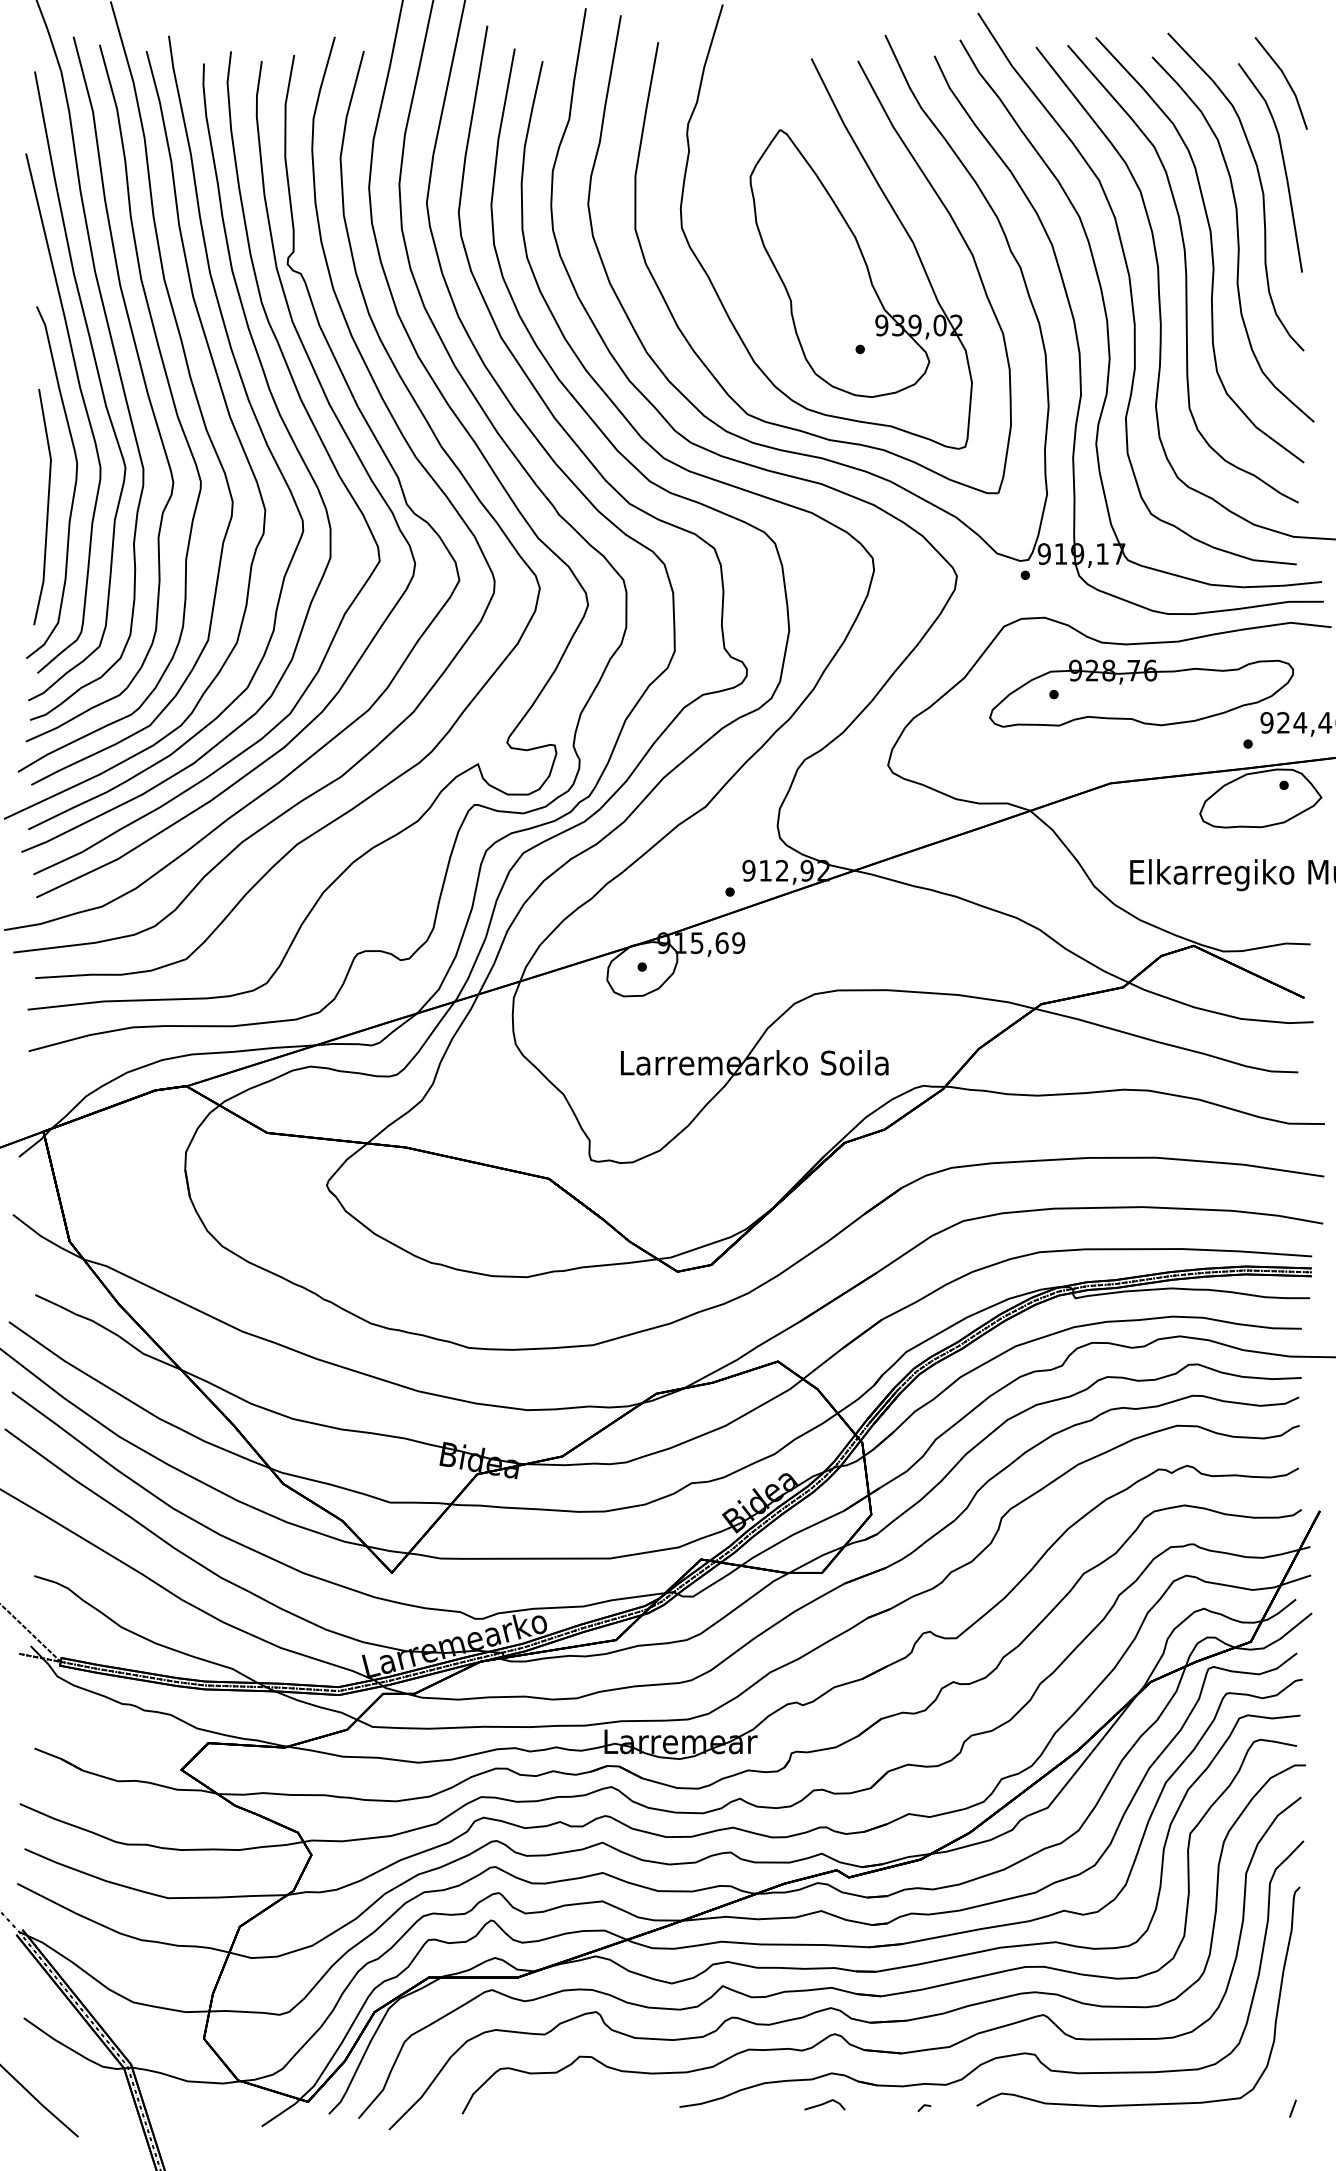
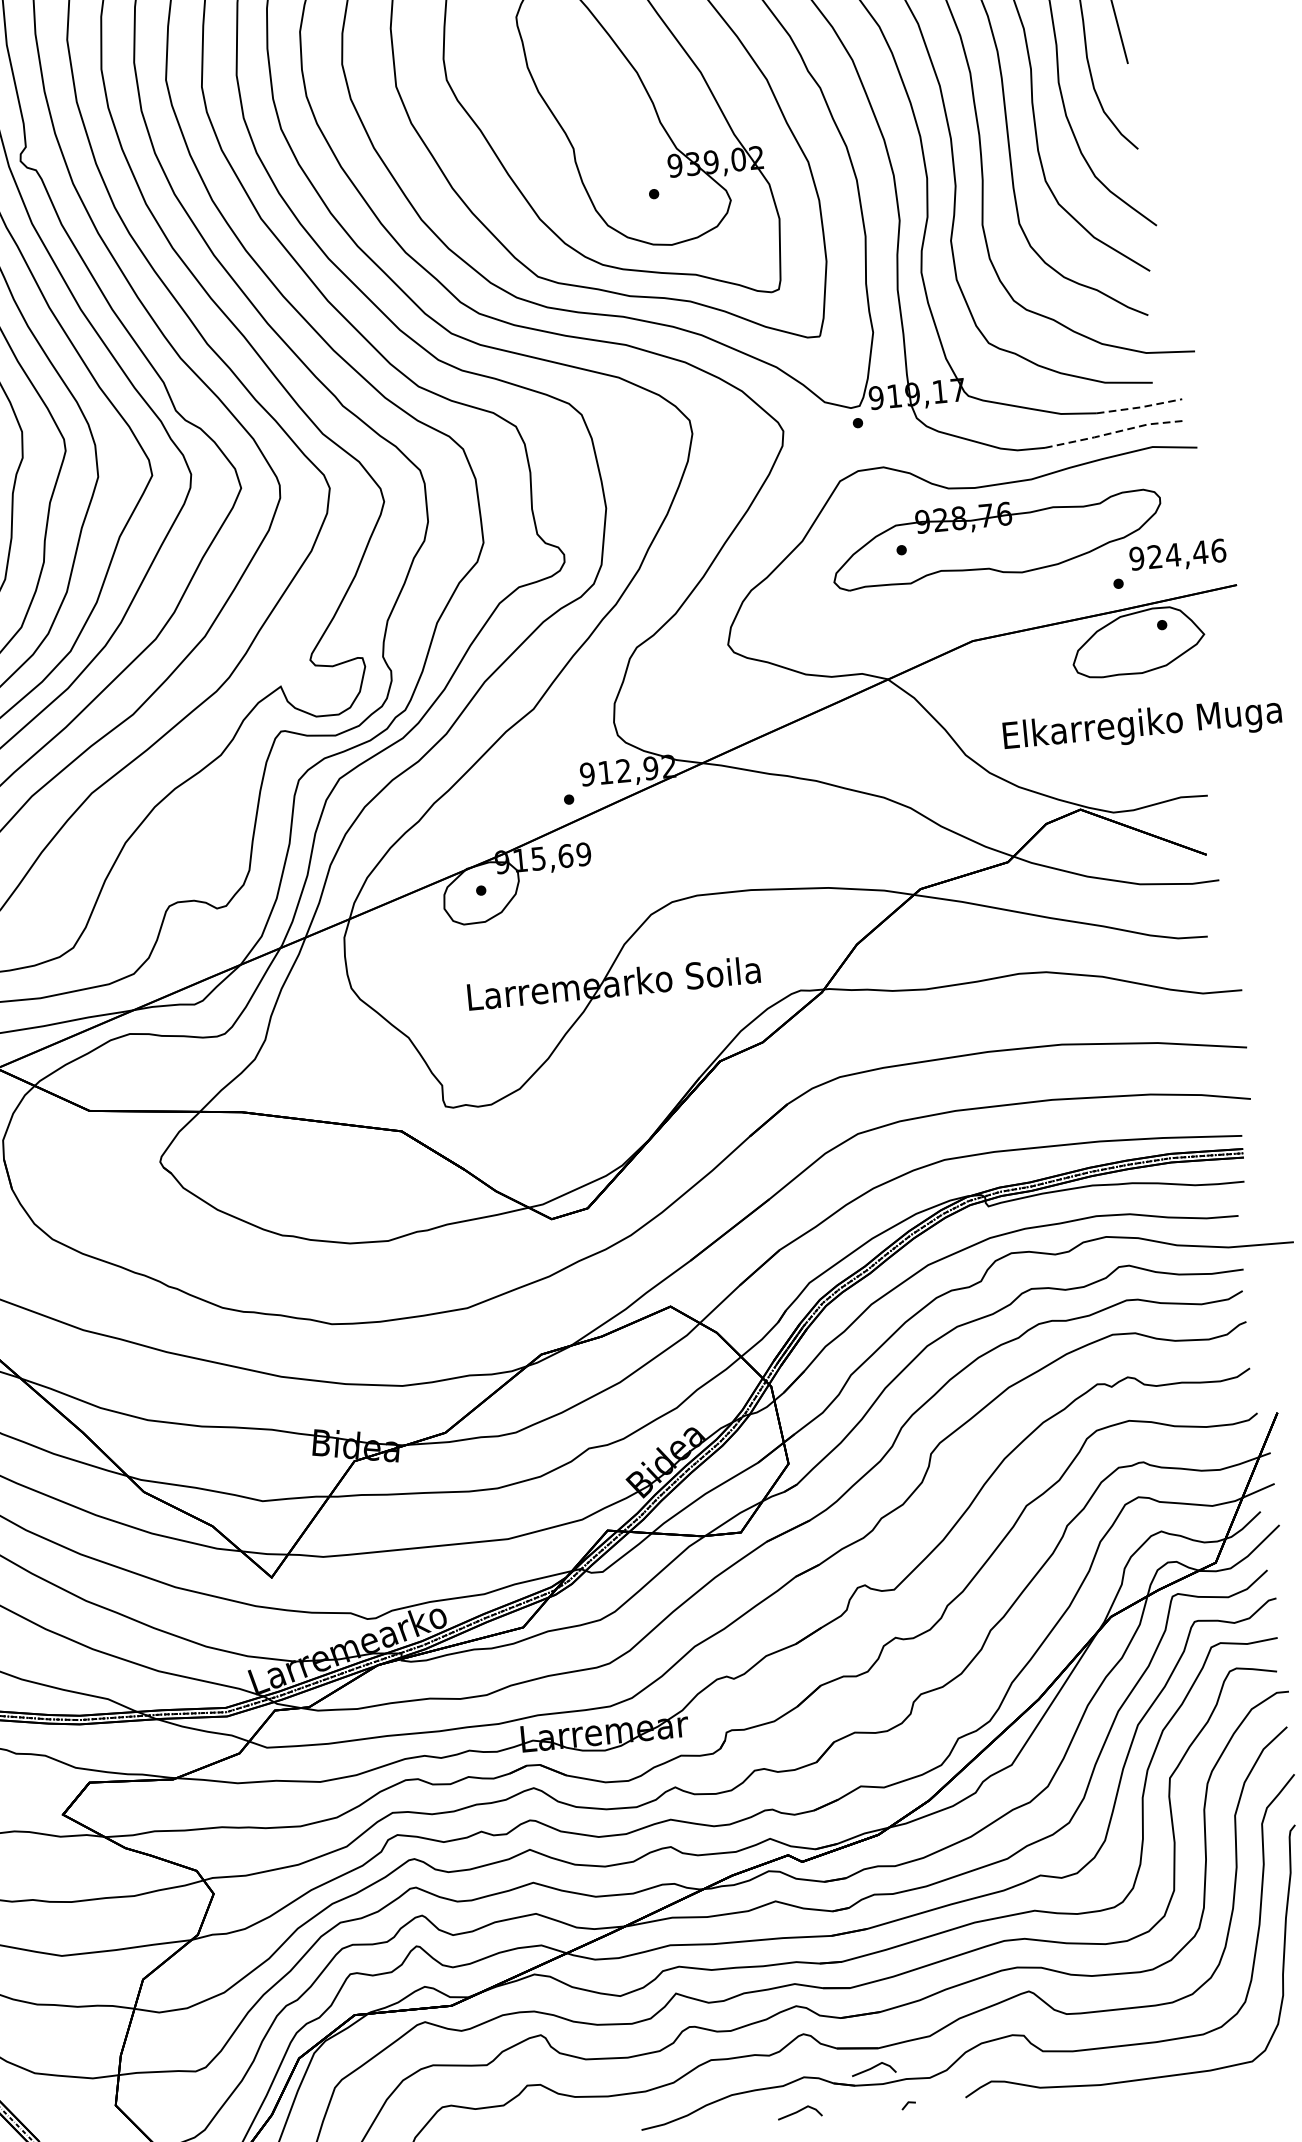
line: (1284, 585) -> (1141, 407), solid -> dashed
line: (1258, 606) -> (1115, 432), solid -> dashed
line: (895, 2071) -> (873, 2068), added

